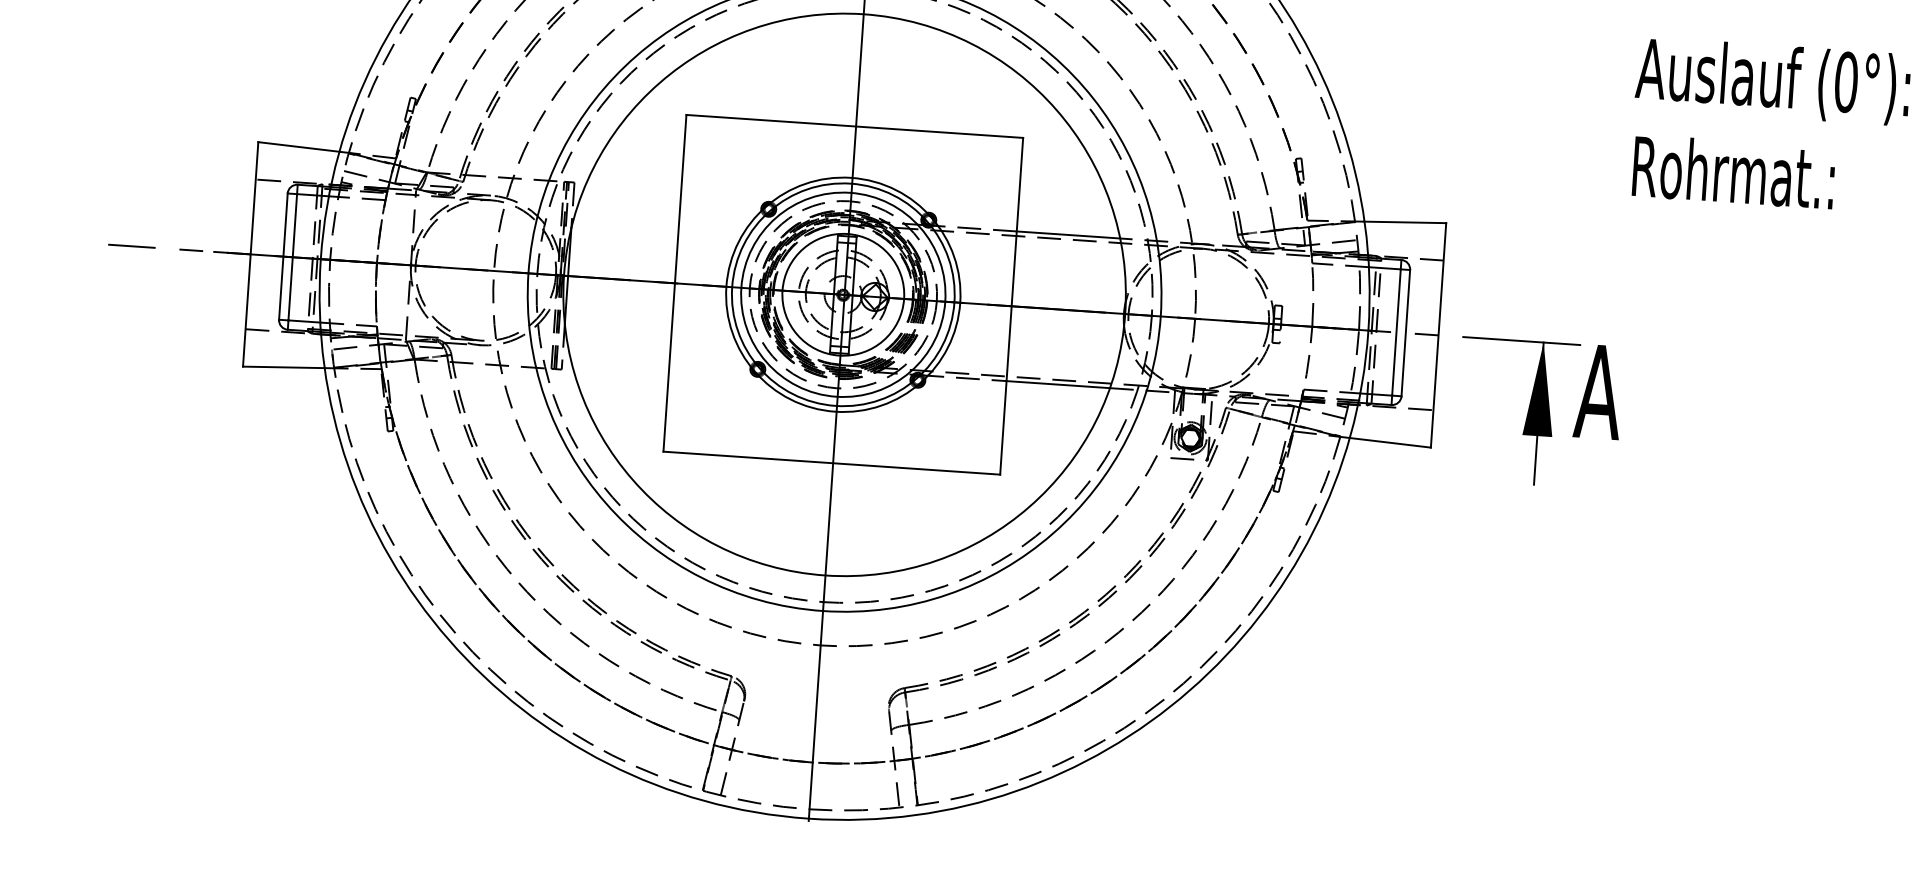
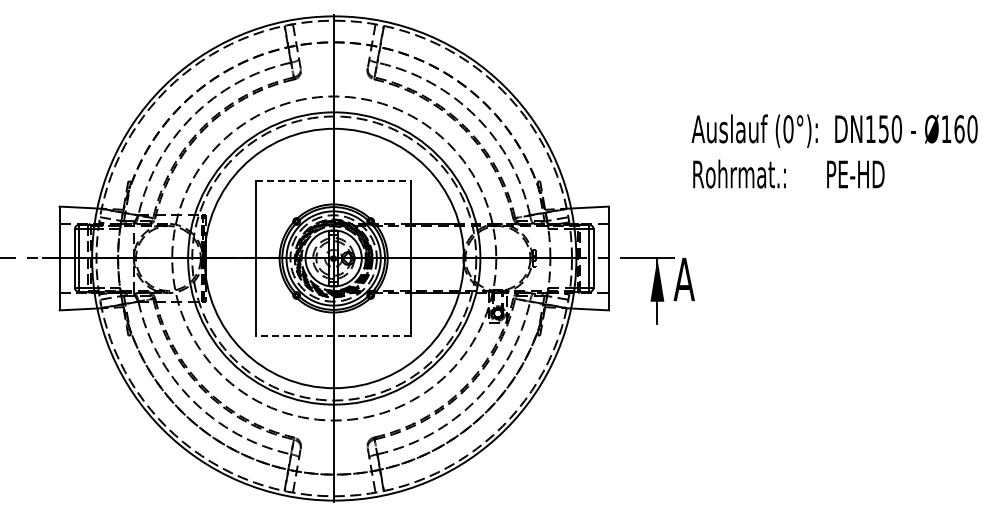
line: (854, 126) -> (333, 180), solid -> dashed
line: (831, 463) -> (333, 336), solid -> dashed

